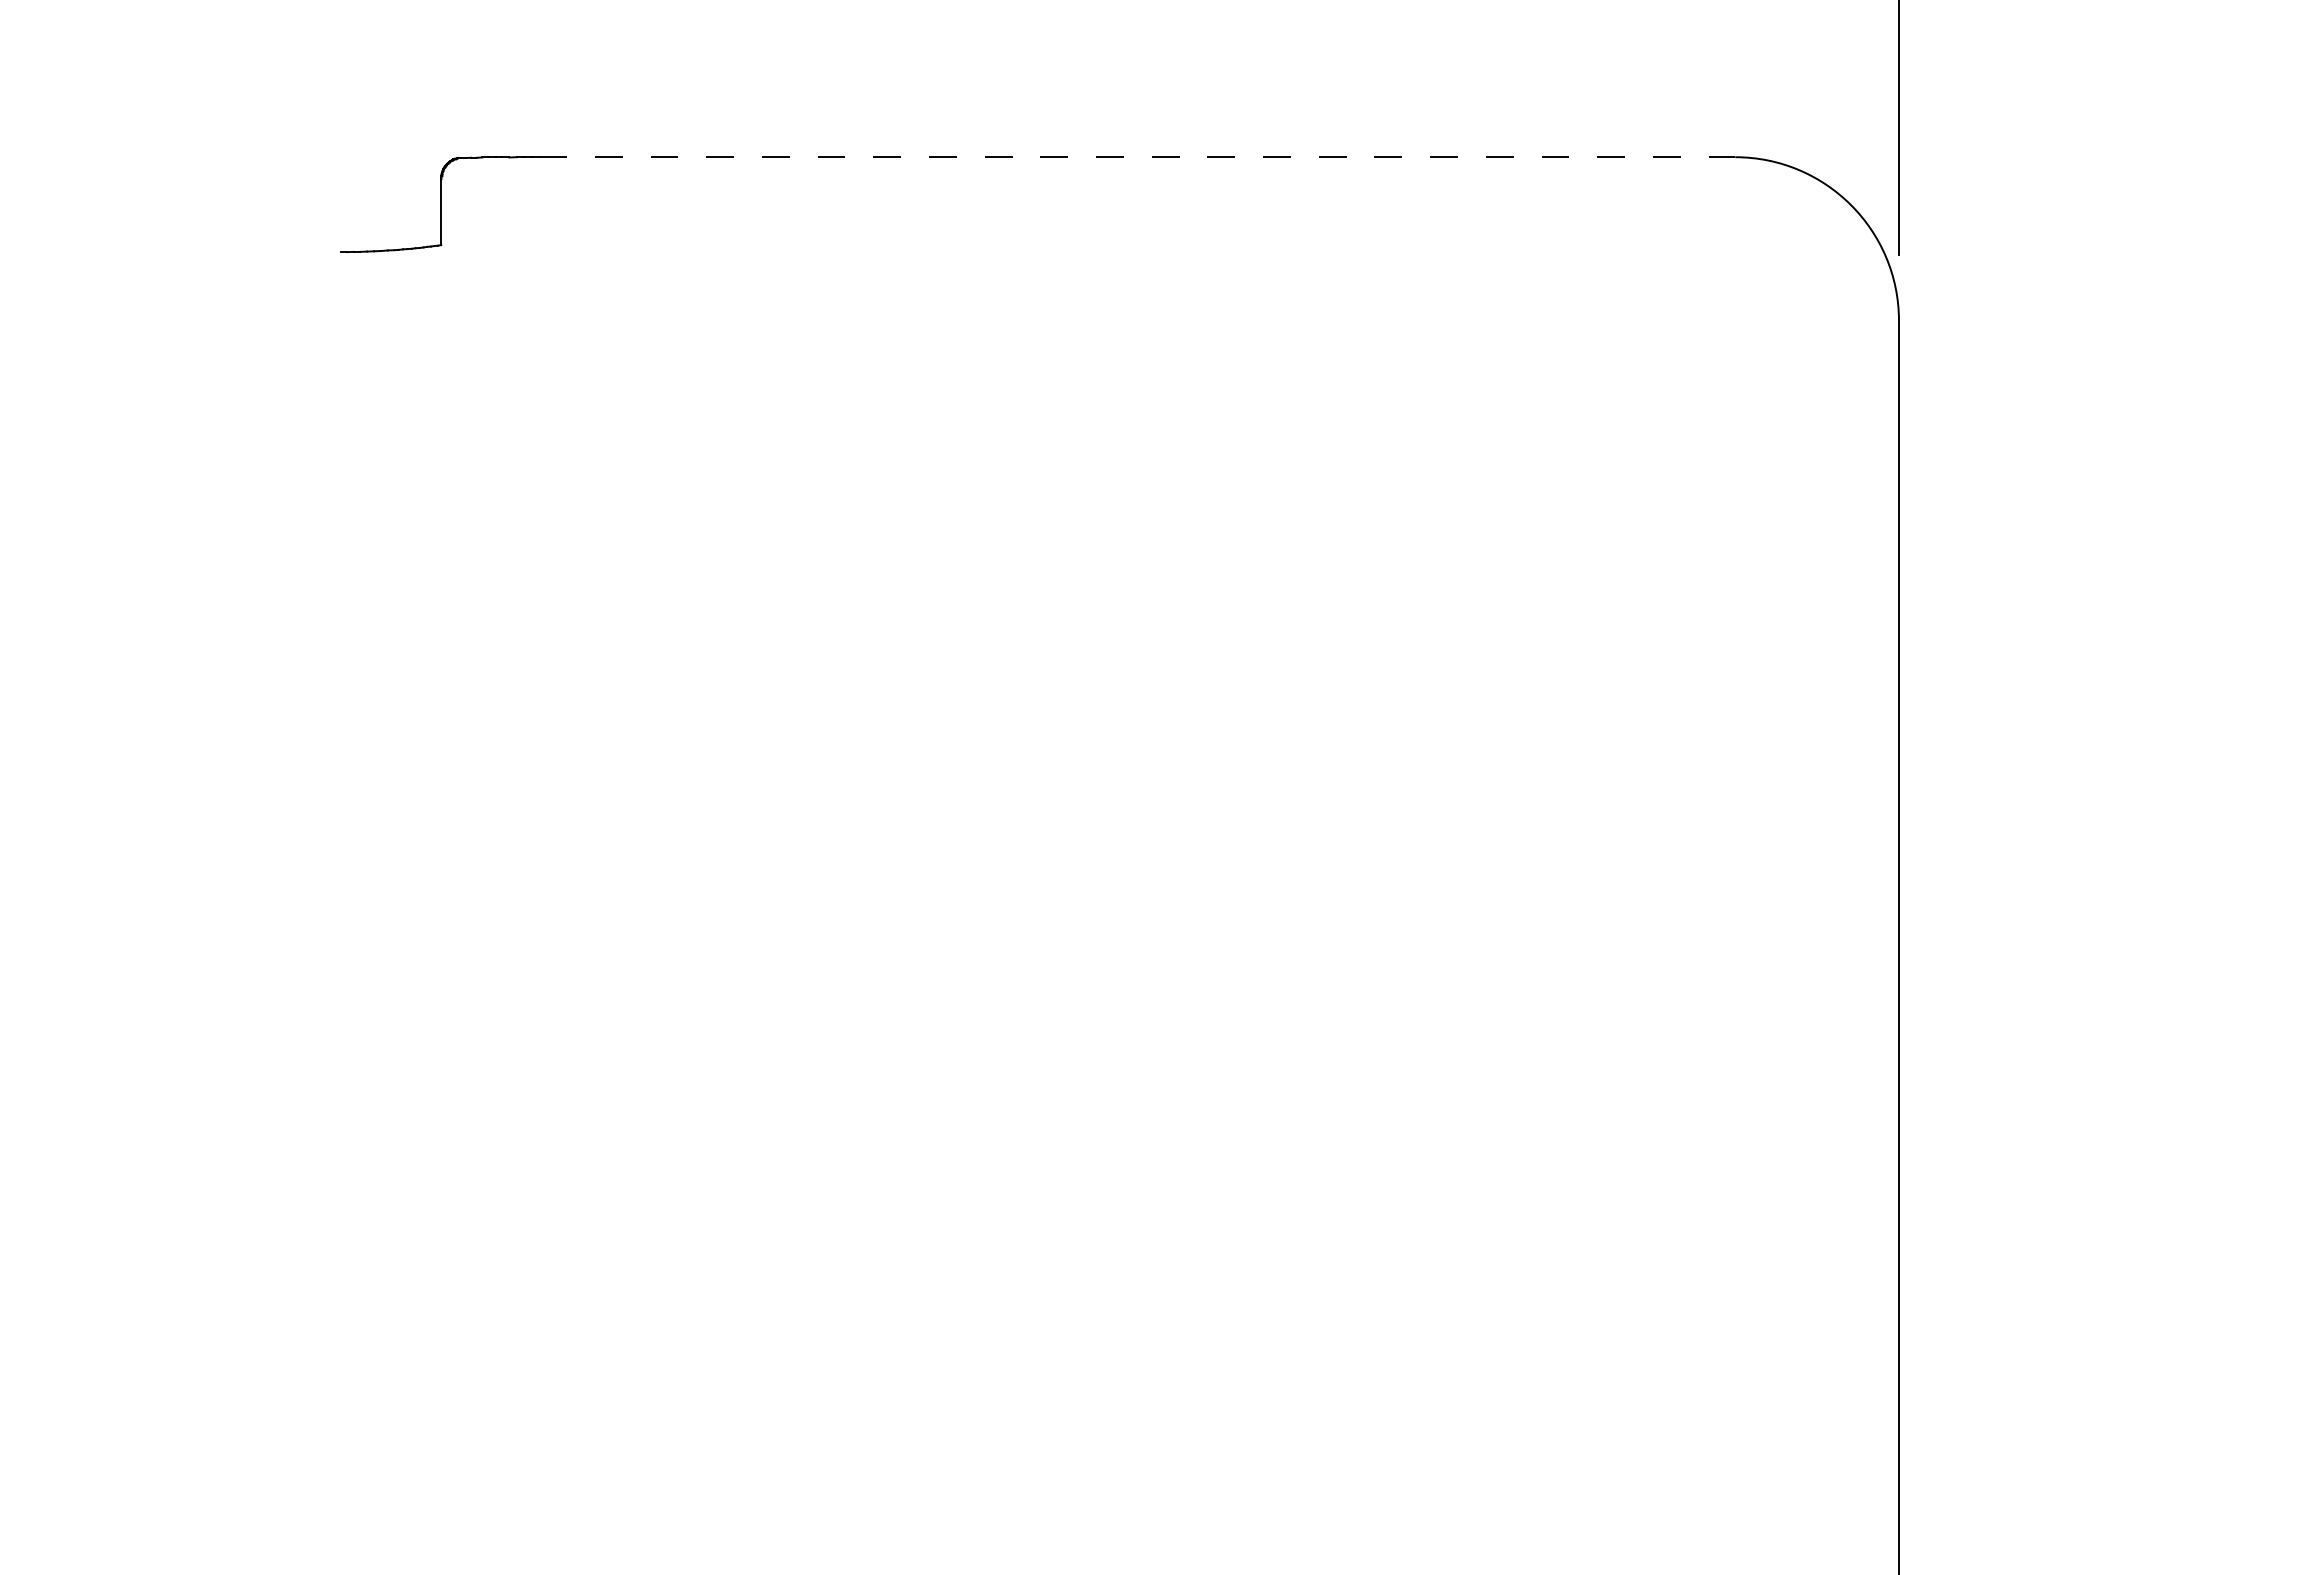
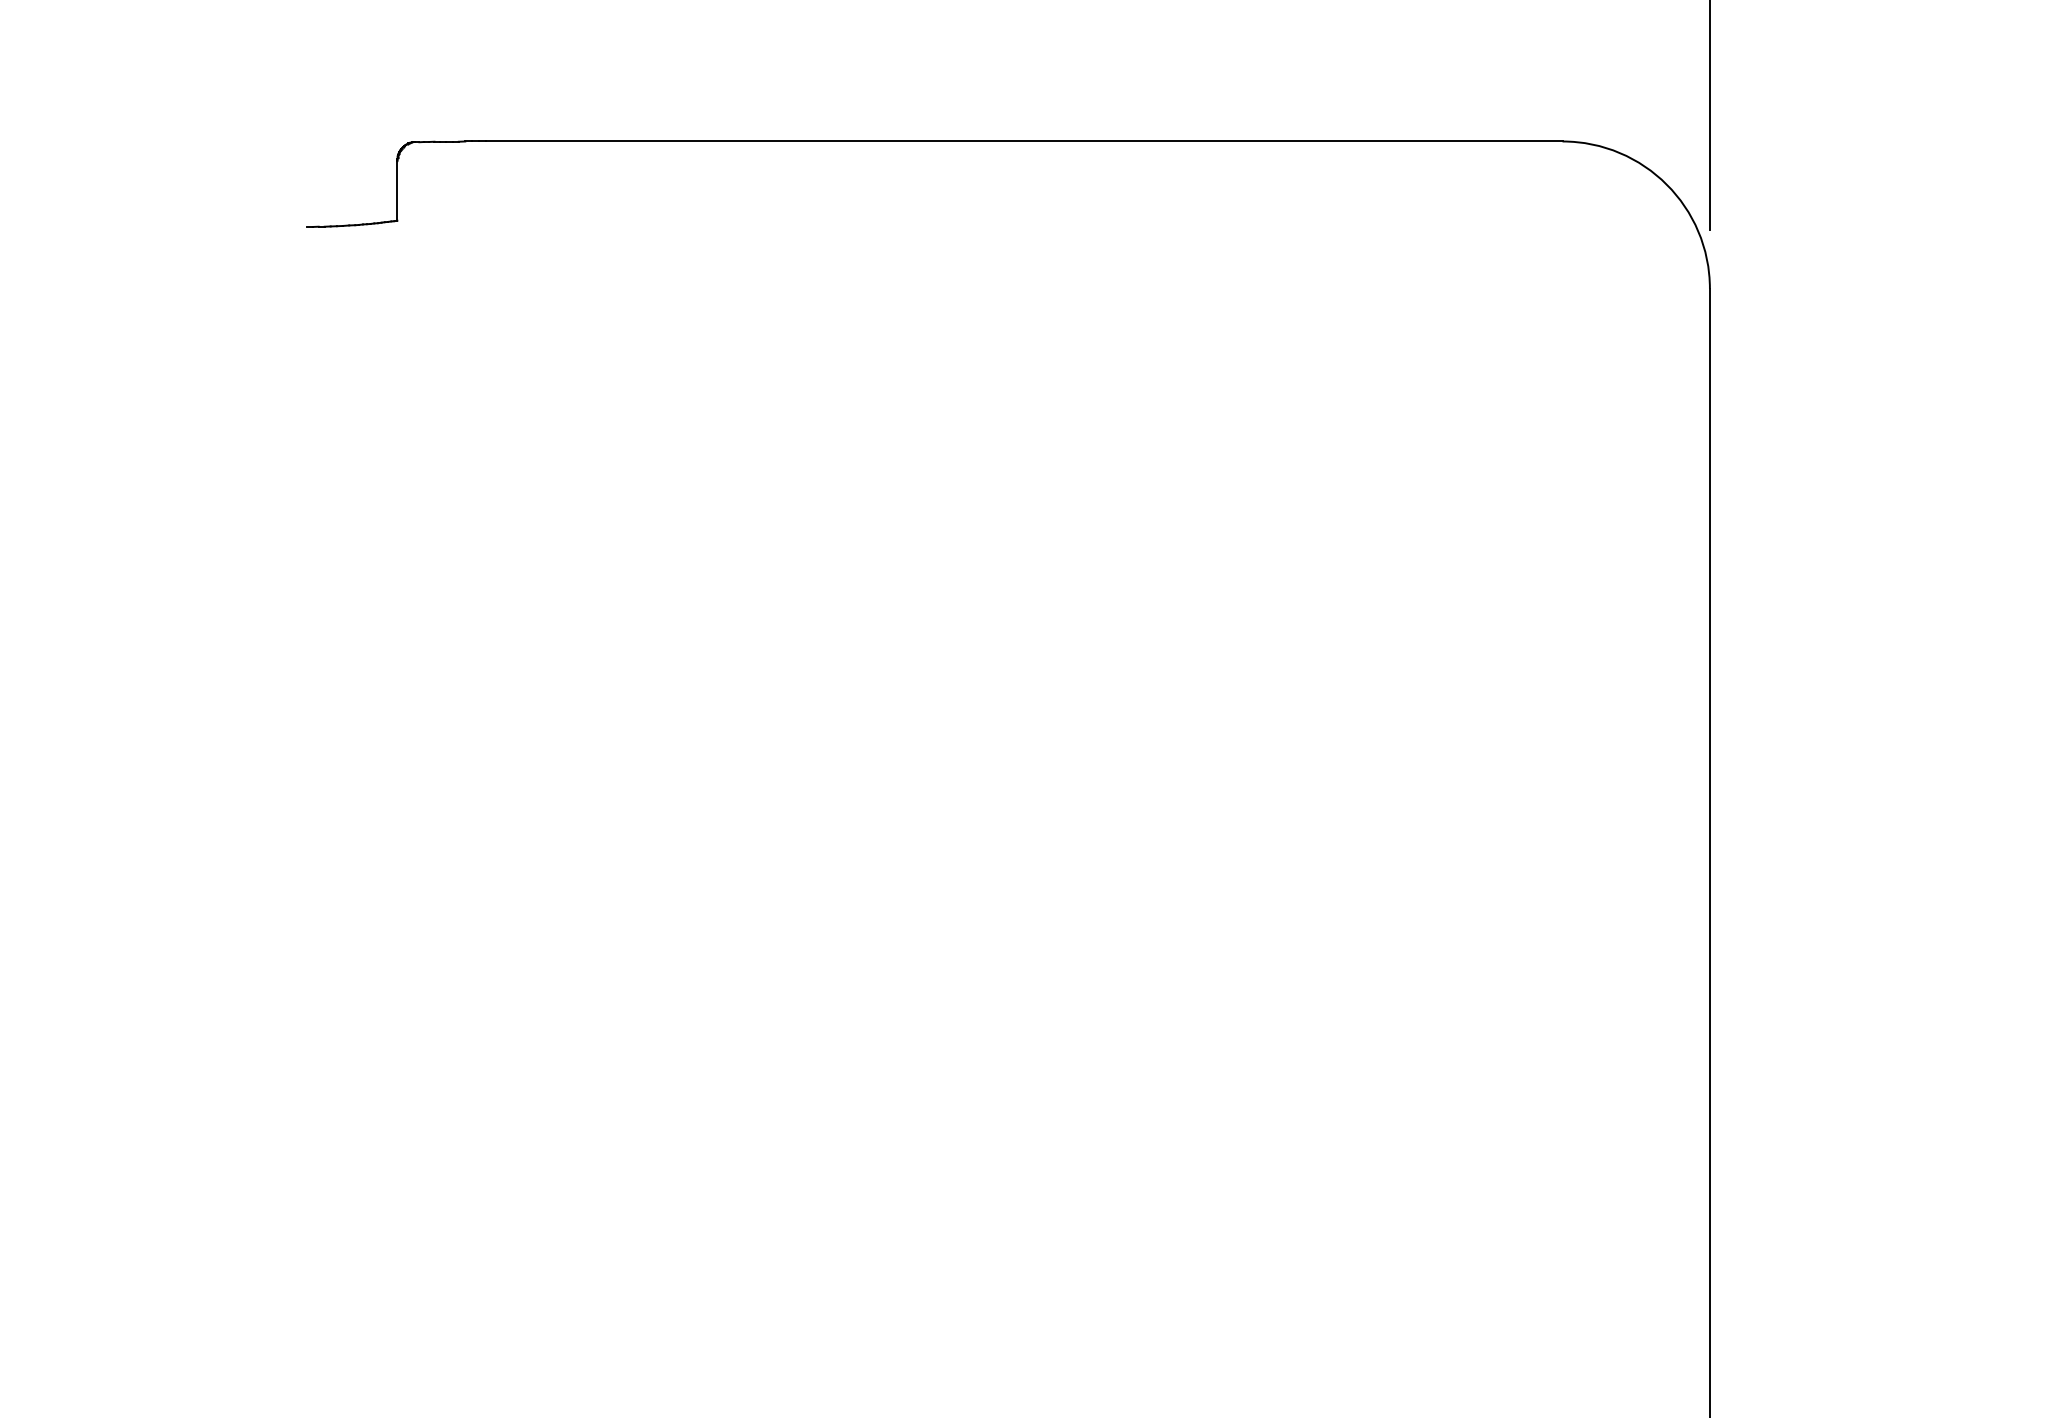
line: (1137, 157) -> (1024, 141), dashed -> solid

